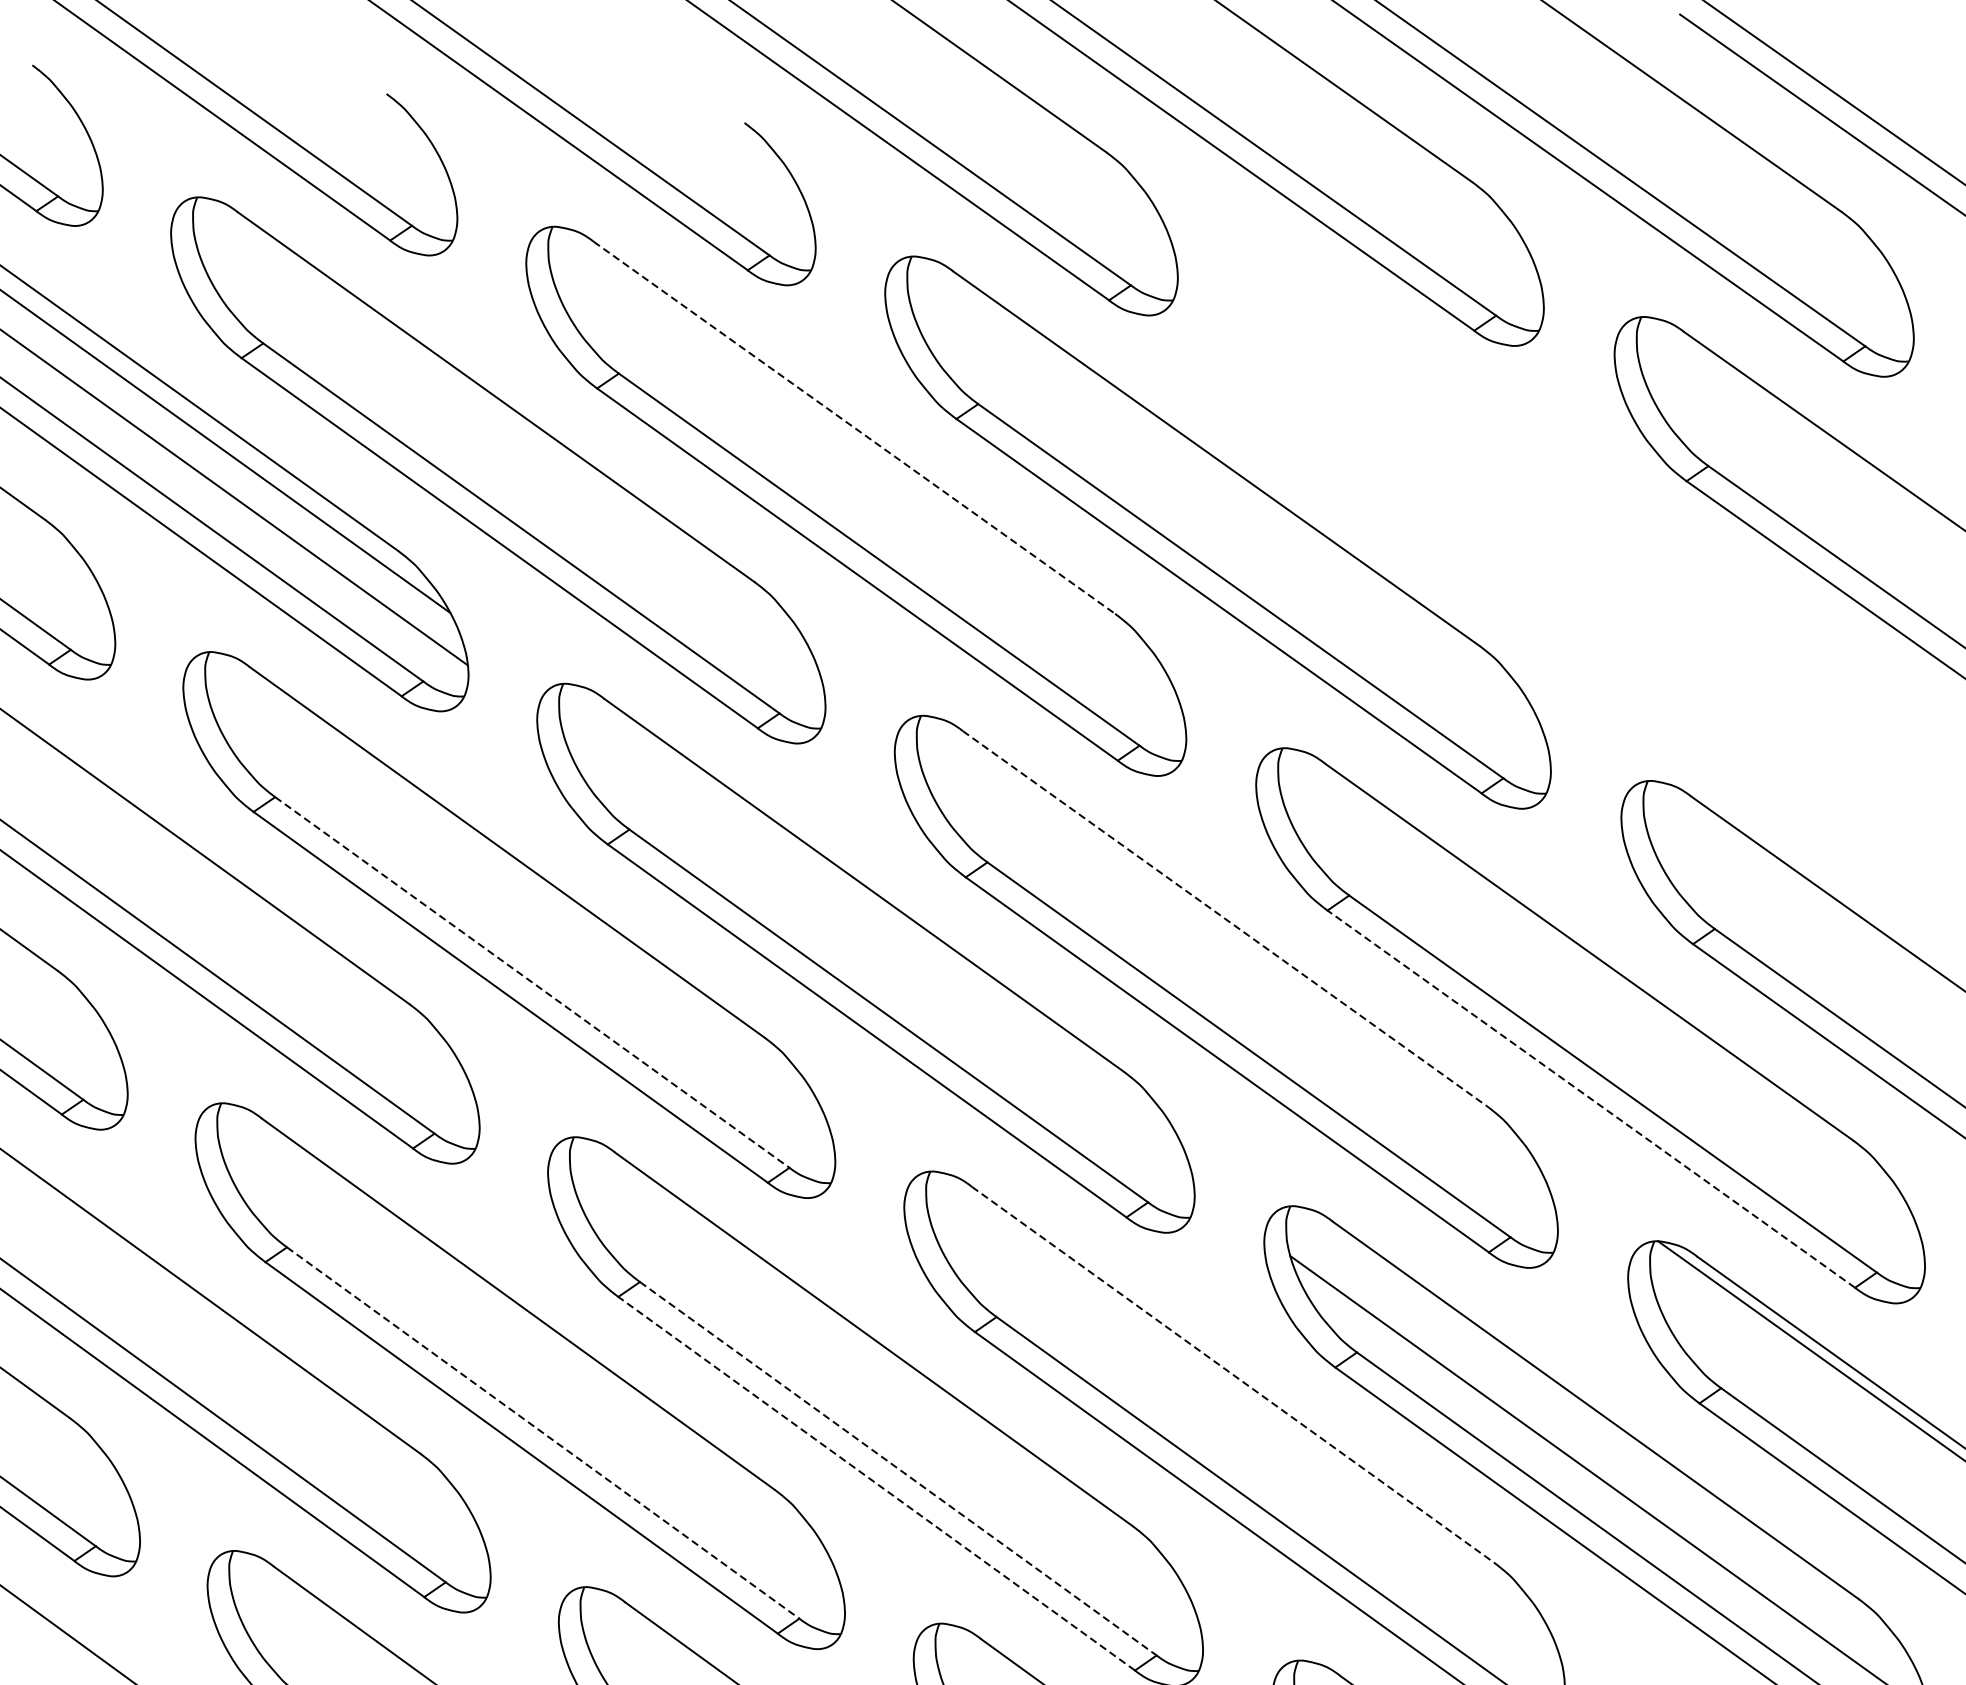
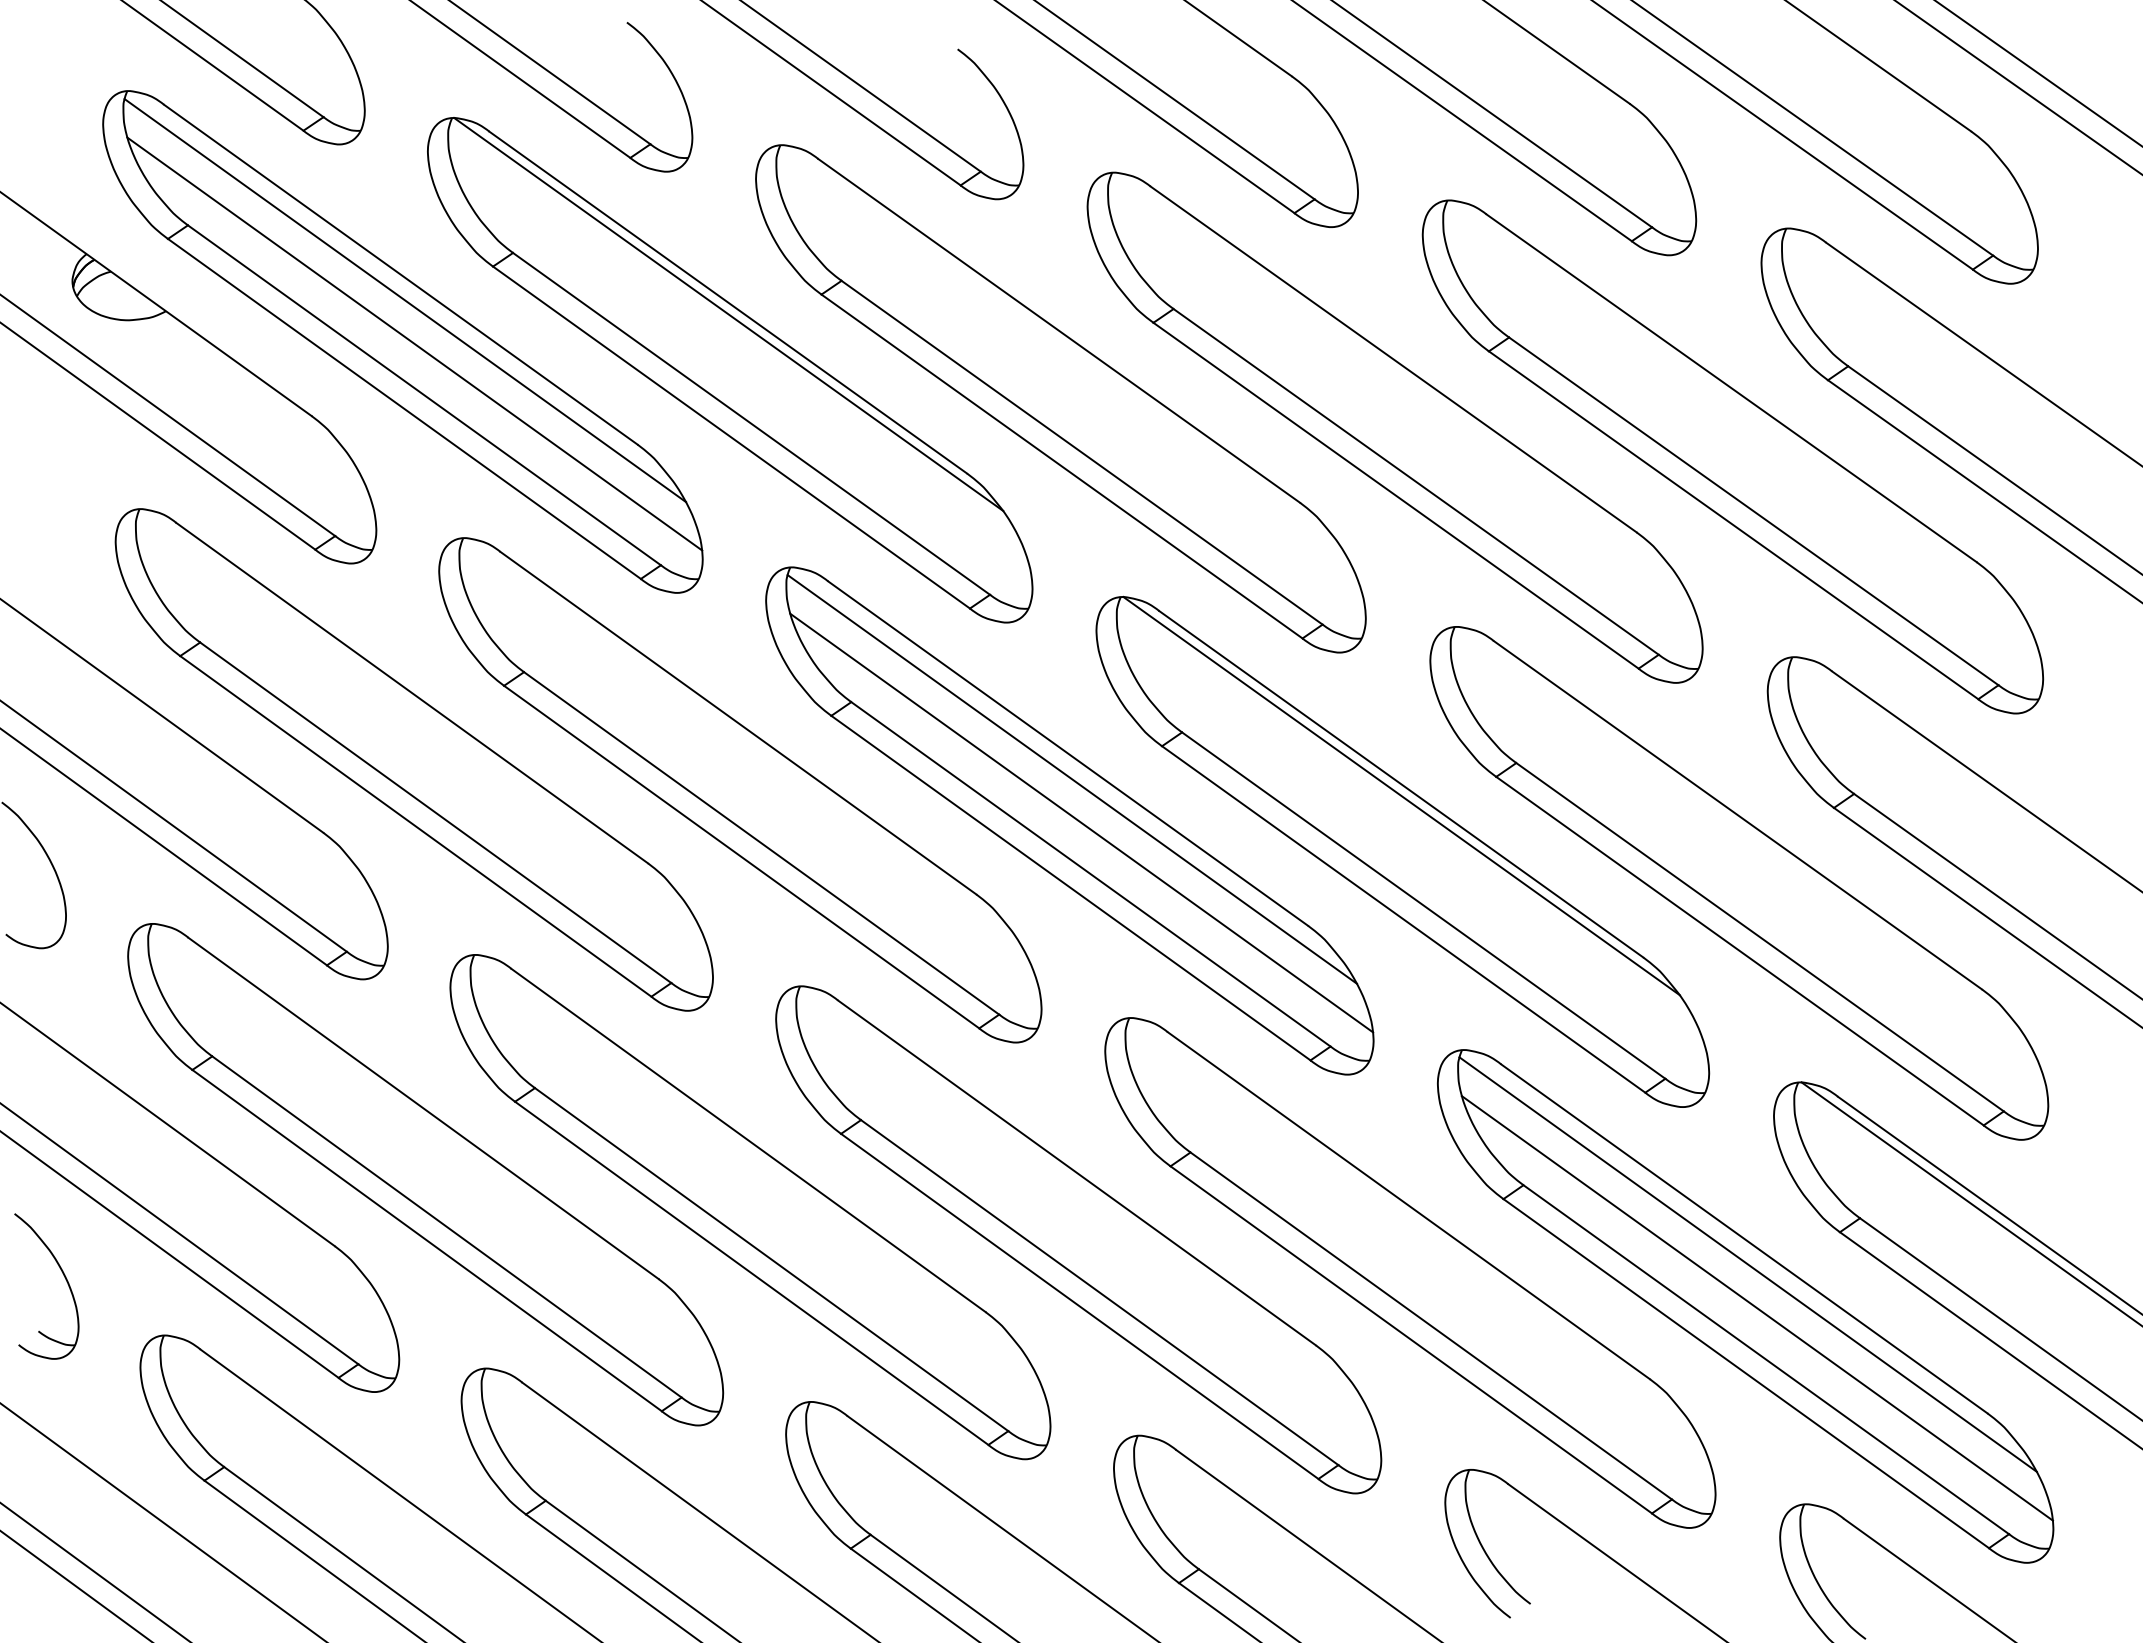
line: (496, 410) -> (728, 314), added
line: (854, 427) -> (1059, 330), dashed -> solid
part: (1583, 563) -> (1732, 456), added
line: (867, 913) -> (1071, 779), added
line: (1224, 918) -> (1401, 784), dashed -> solid
line: (1224, 930) -> (1401, 795), added
line: (878, 959) -> (1081, 822), added
line: (532, 982) -> (761, 843), dashed -> solid
line: (1591, 1099) -> (1740, 951), dashed -> solid
line: (1232, 1374) -> (1408, 1205), dashed -> solid
line: (544, 1432) -> (772, 1259), dashed -> solid
line: (1599, 1438) -> (1747, 1264), added
line: (899, 1468) -> (1100, 1292), dashed -> solid
line: (876, 1483) -> (1079, 1306), dashed -> solid

